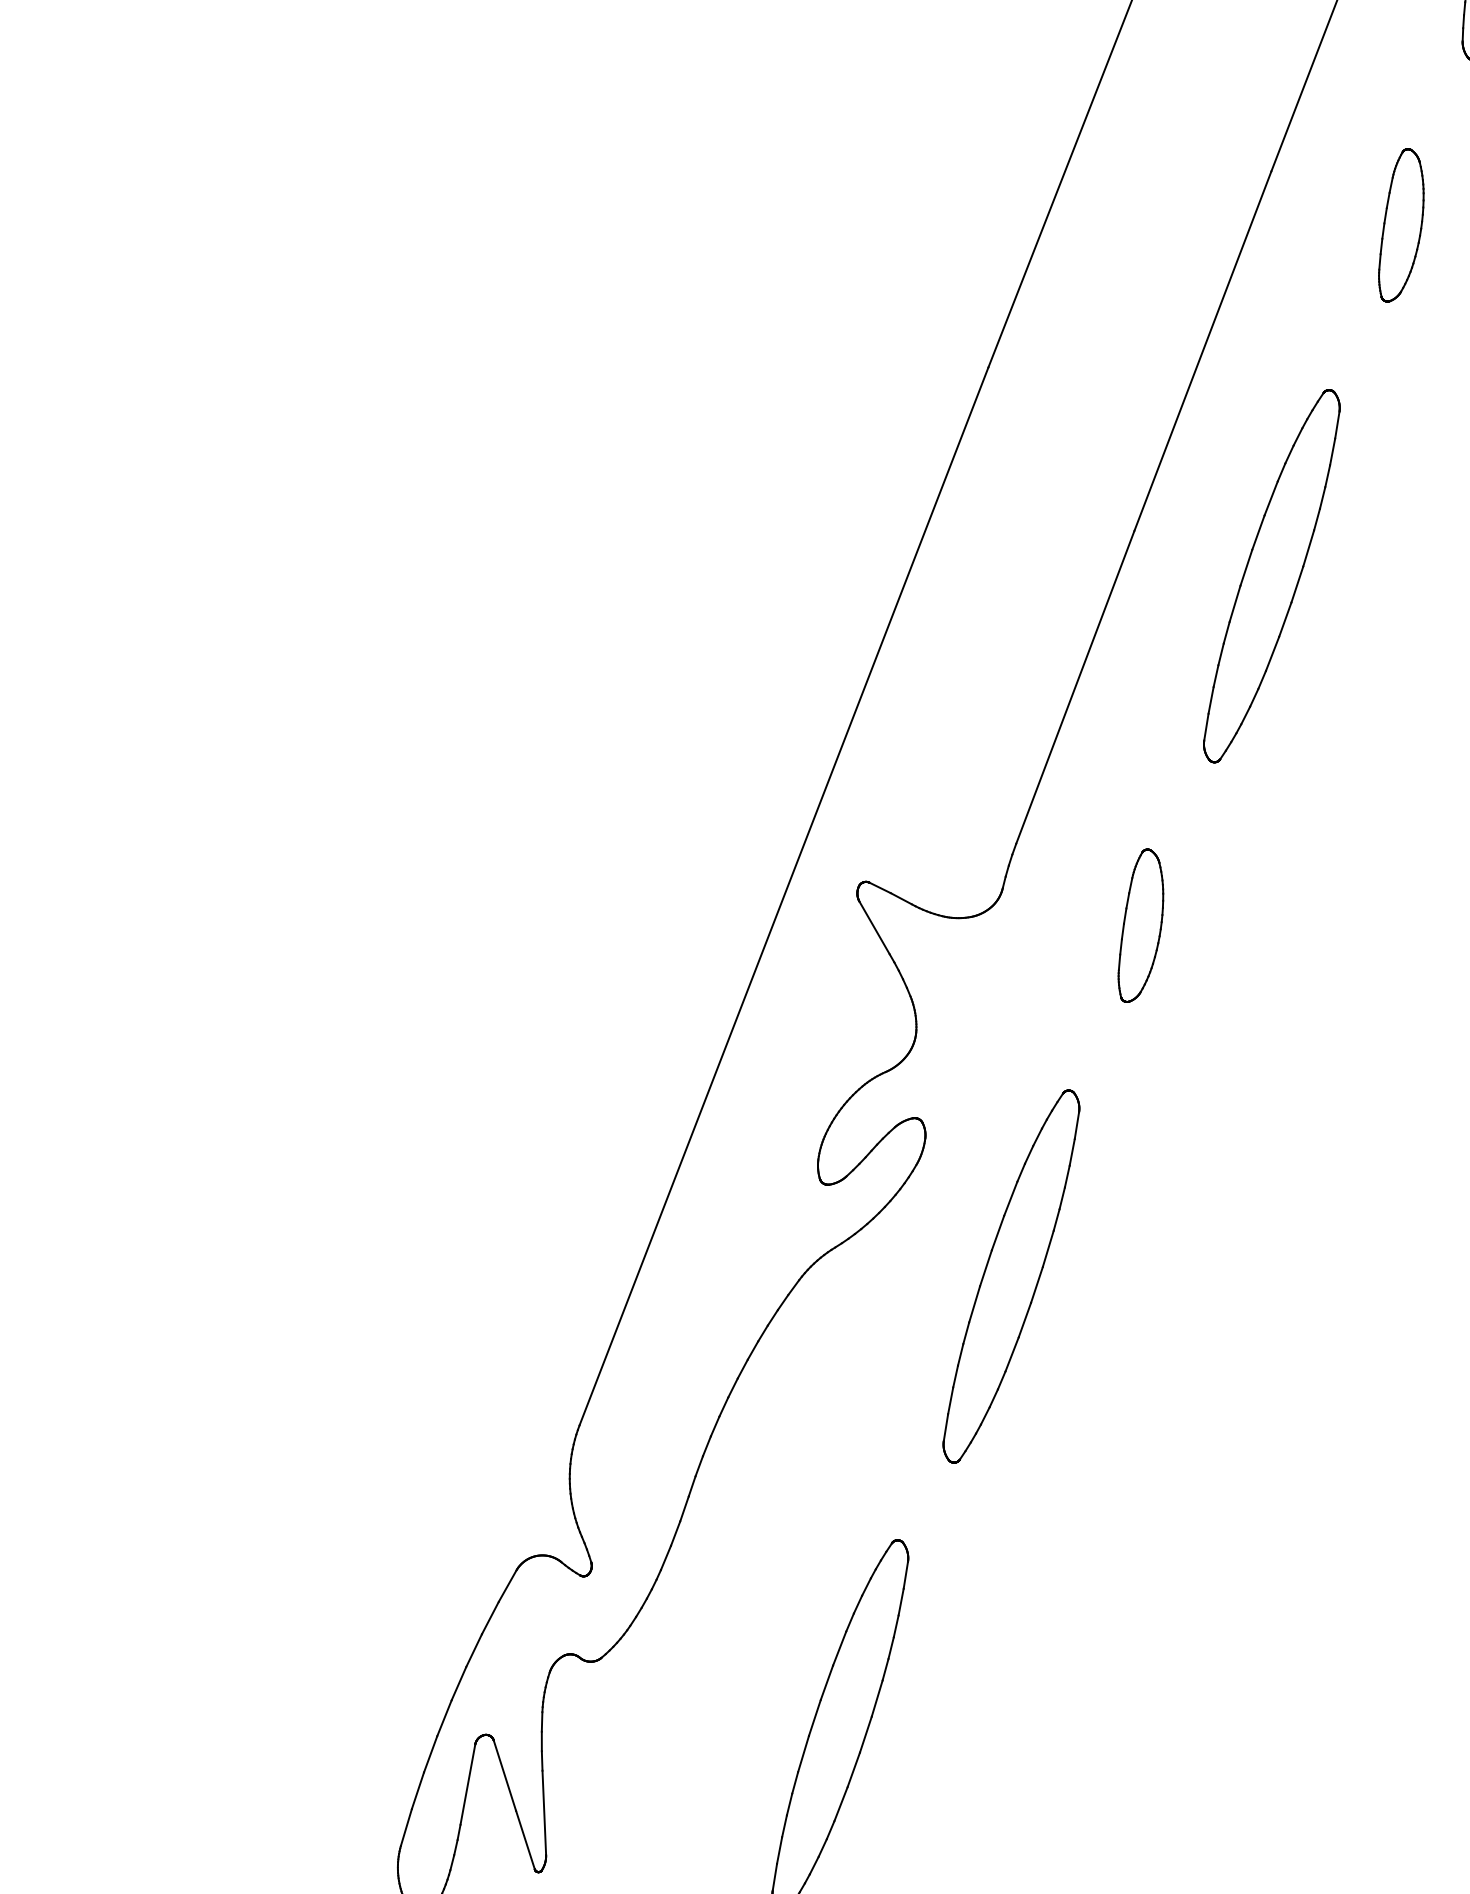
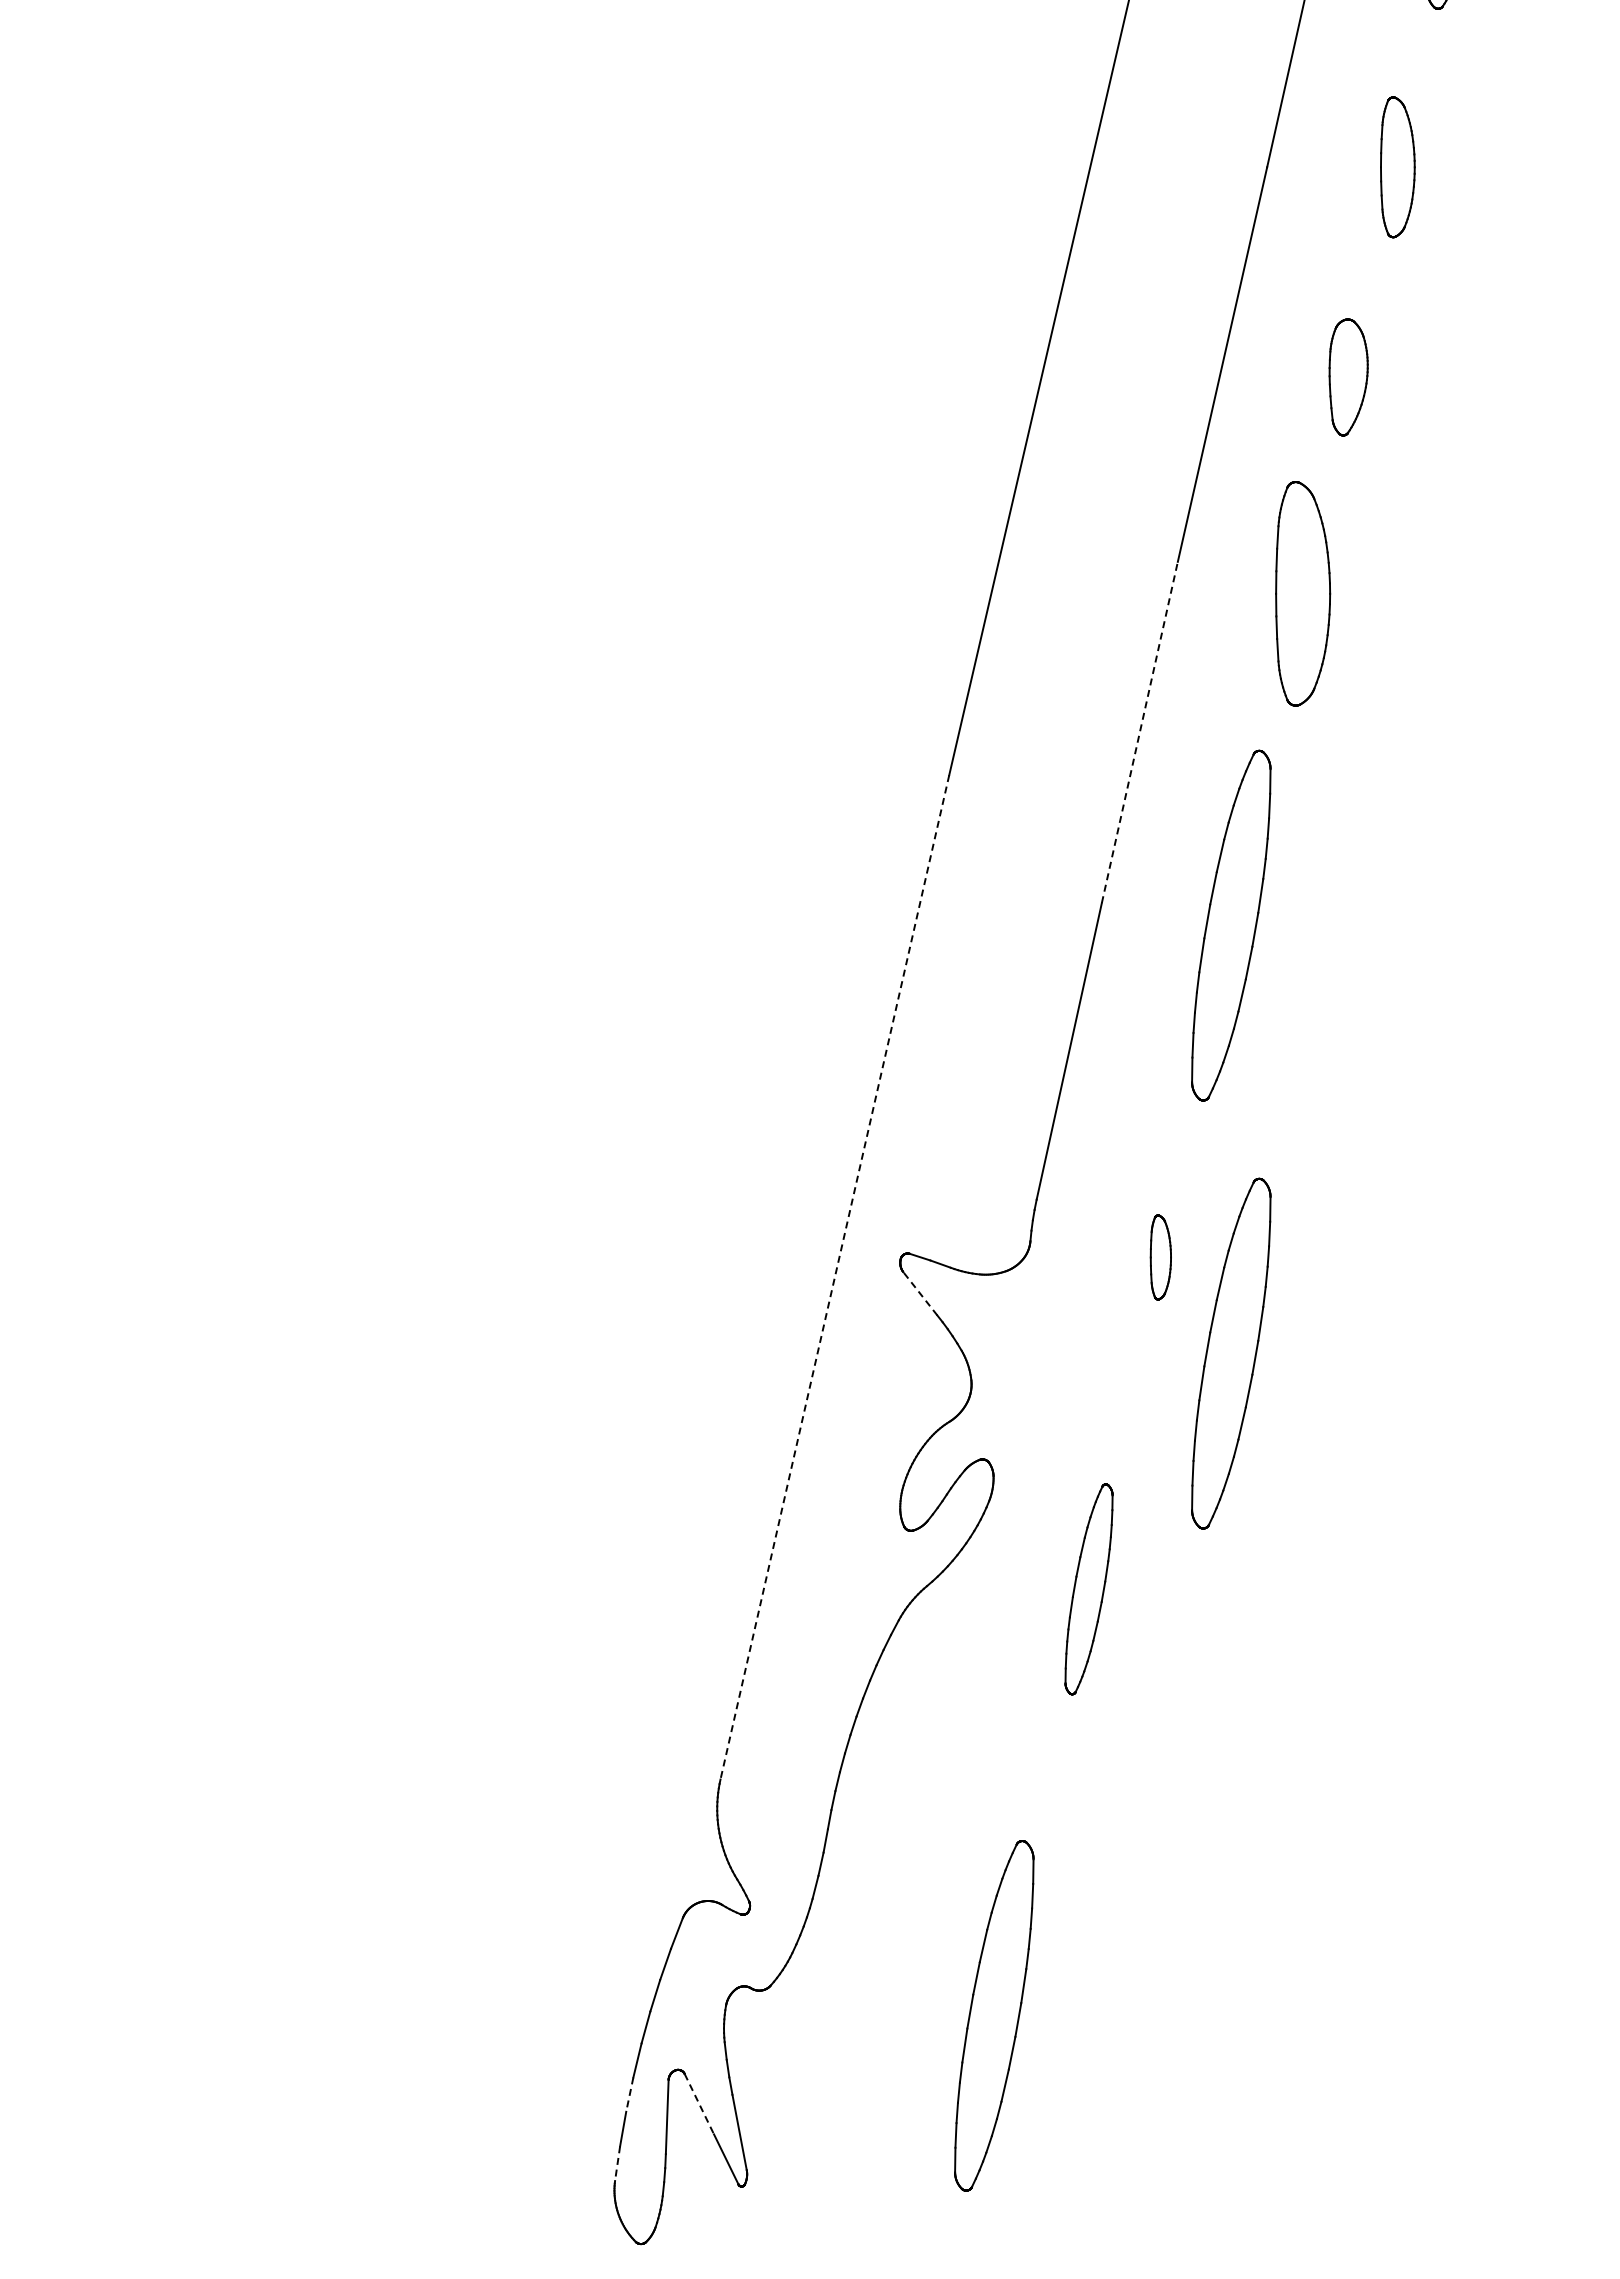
part: (1402, 225) -> (1302, 593), size x1.6
line: (1202, 351) -> (1139, 732), solid -> dashed
line: (783, 896) -> (834, 1277), solid -> dashed
part: (1141, 926) -> (1160, 1257), size x0.6
line: (874, 927) -> (920, 1293), solid -> dashed
part: (1204, 1042) -> (1231, 1353), added
part: (1010, 1276) -> (1088, 1589), size x0.6
line: (430, 1754) -> (629, 2094), solid -> dashed
line: (505, 1776) -> (699, 2104), solid -> dashed
line: (406, 1827) -> (617, 2163), solid -> dashed

